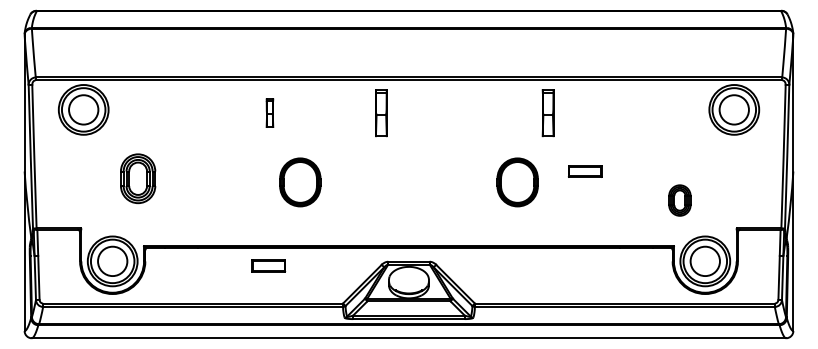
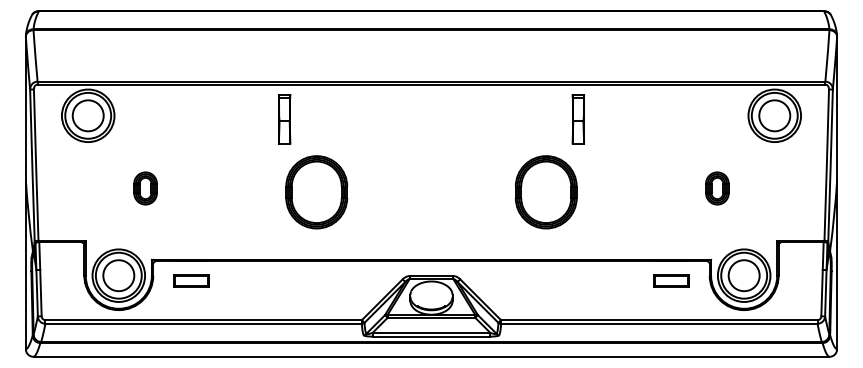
part: (269, 113) -> (284, 119), size x1.67
part: (380, 113) -> (401, 119), removed
part: (585, 171) -> (671, 280), moved
part: (137, 178) -> (145, 188), size x0.62
part: (300, 182) -> (316, 192), size x1.43
part: (517, 182) -> (545, 192), size x1.43
part: (680, 200) -> (717, 188), moved
part: (268, 265) -> (191, 280), moved

